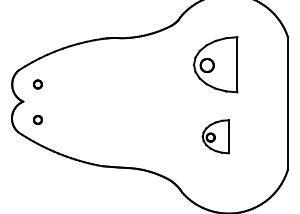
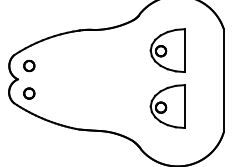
part: (37, 84) -> (28, 65), size x1.67
part: (37, 119) -> (28, 93), size x1.67
part: (215, 136) -> (167, 106), size x1.67

